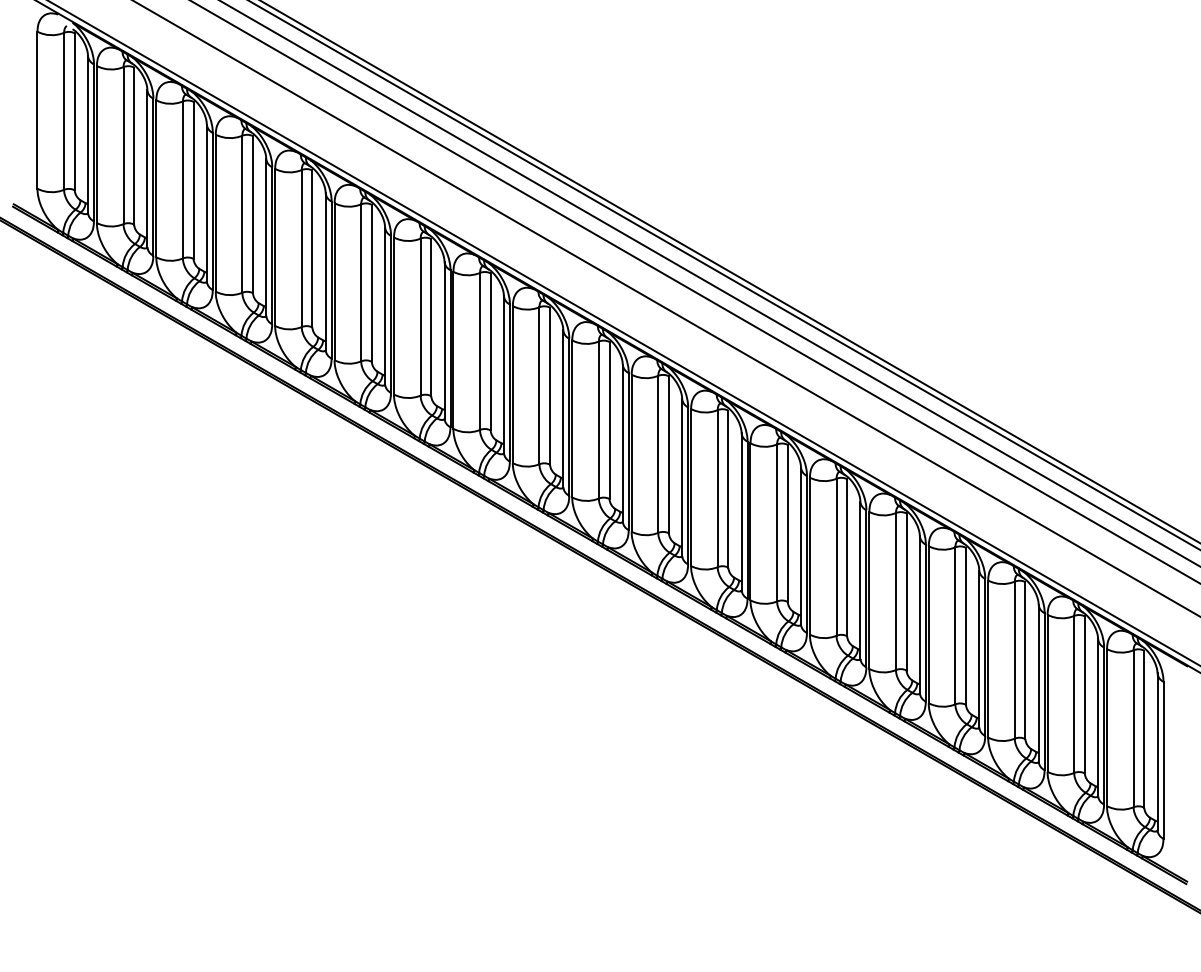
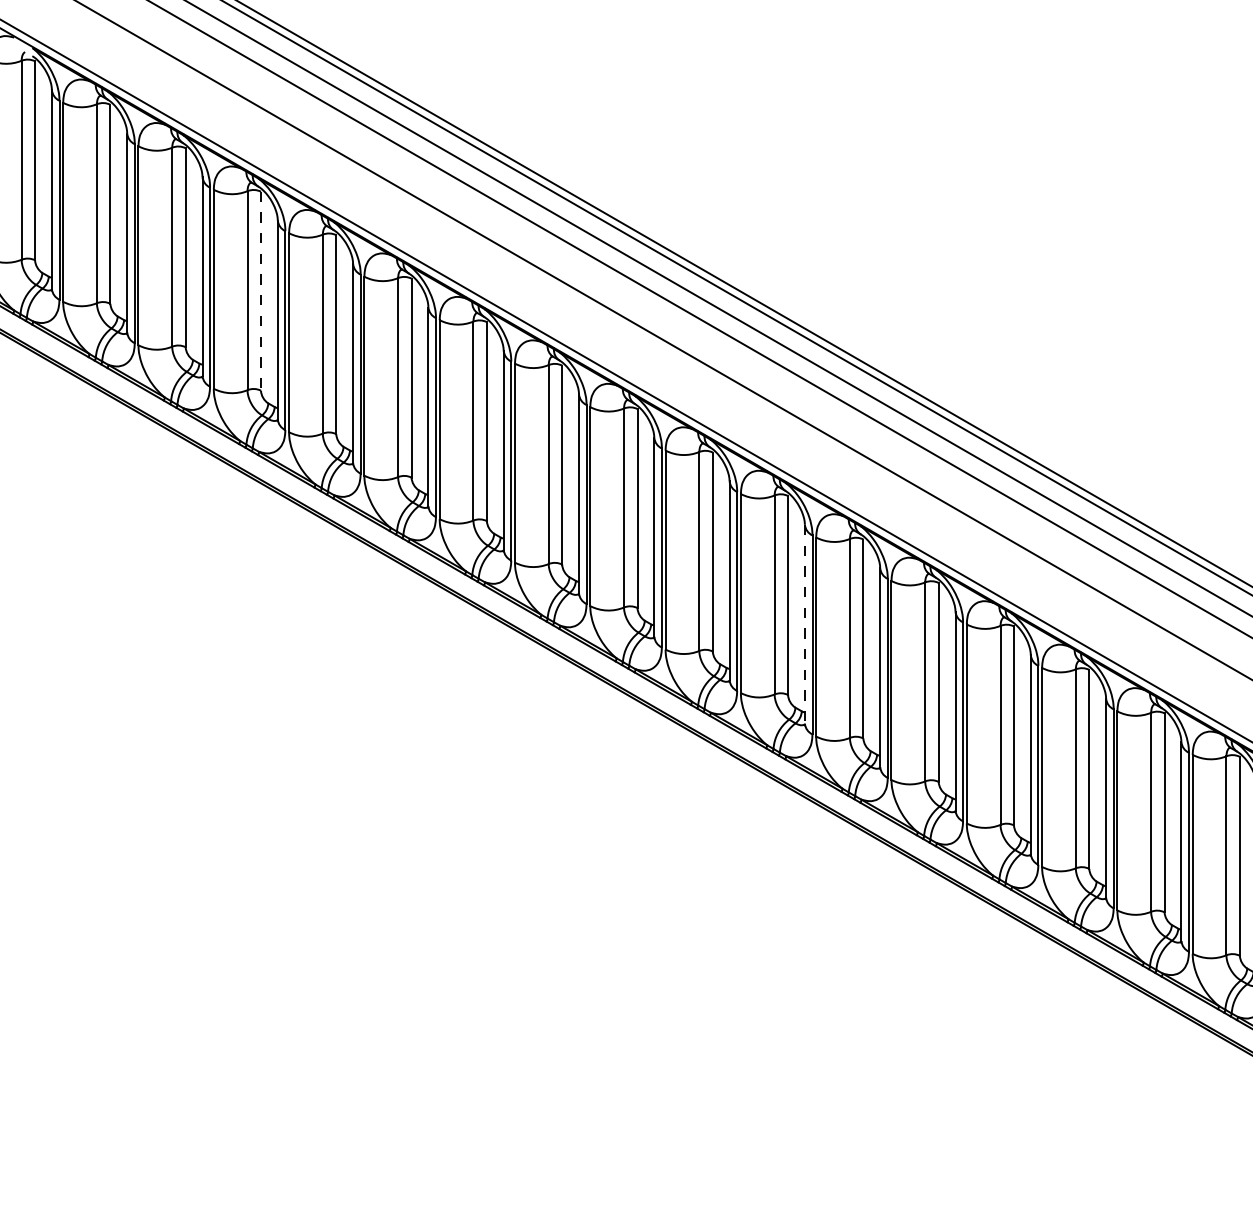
line: (253, 214) -> (261, 291), solid -> dashed
line: (682, 477) -> (805, 624), solid -> dashed

